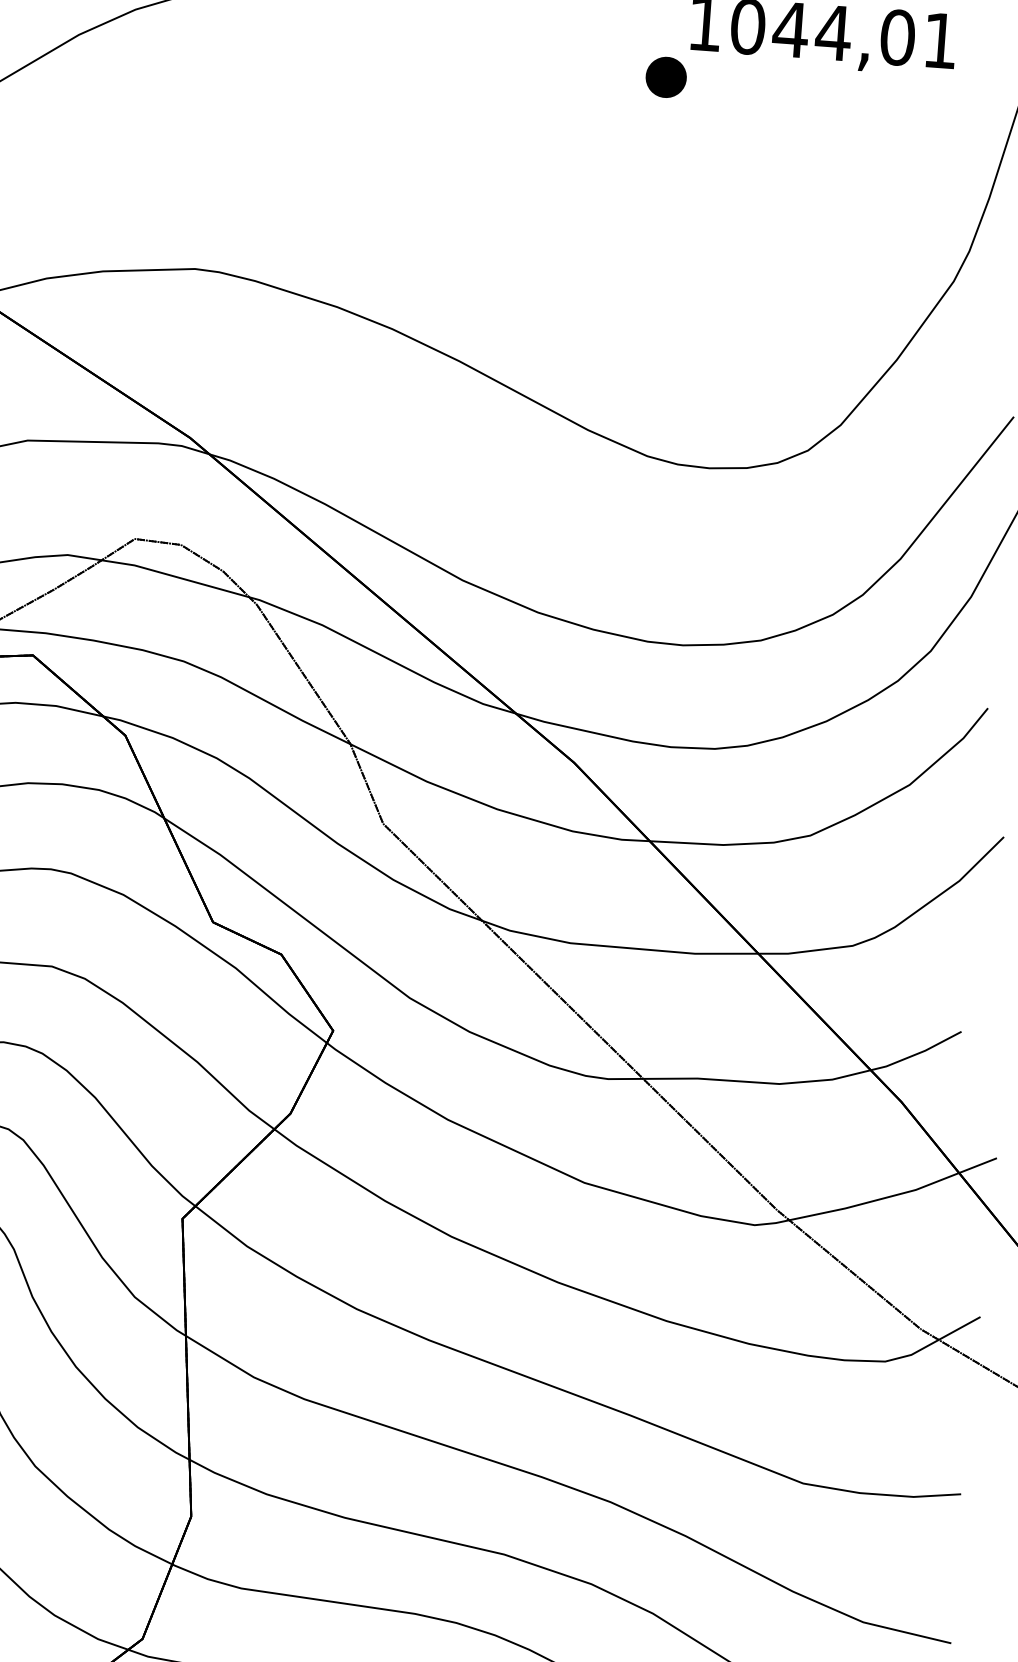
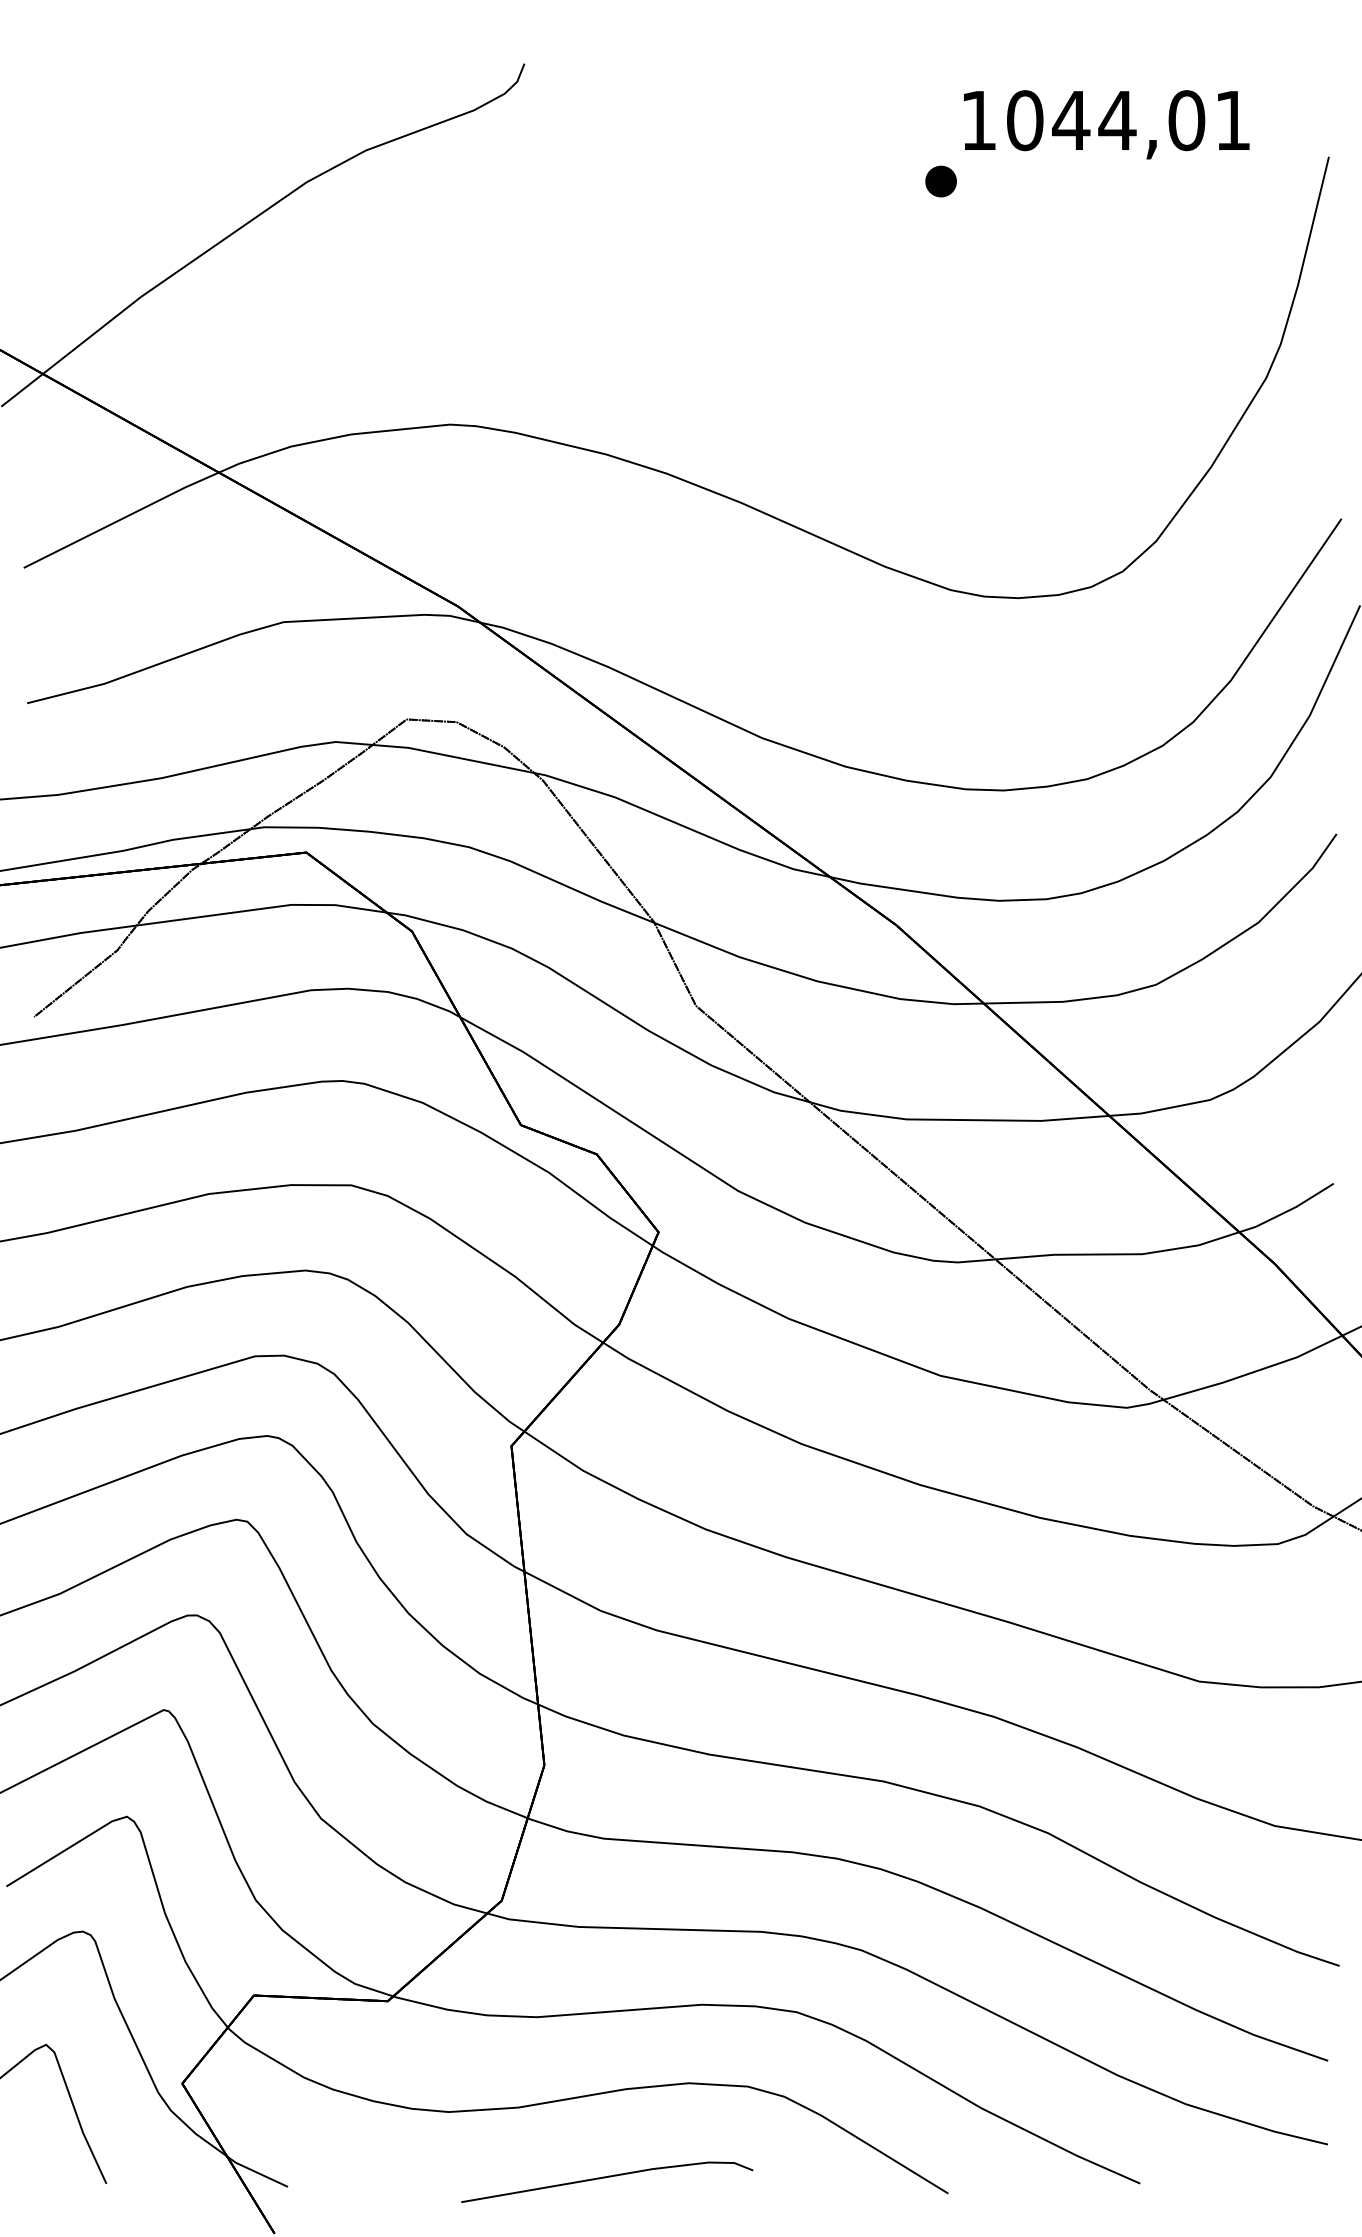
part: (665, 77) -> (940, 181), size x0.71

